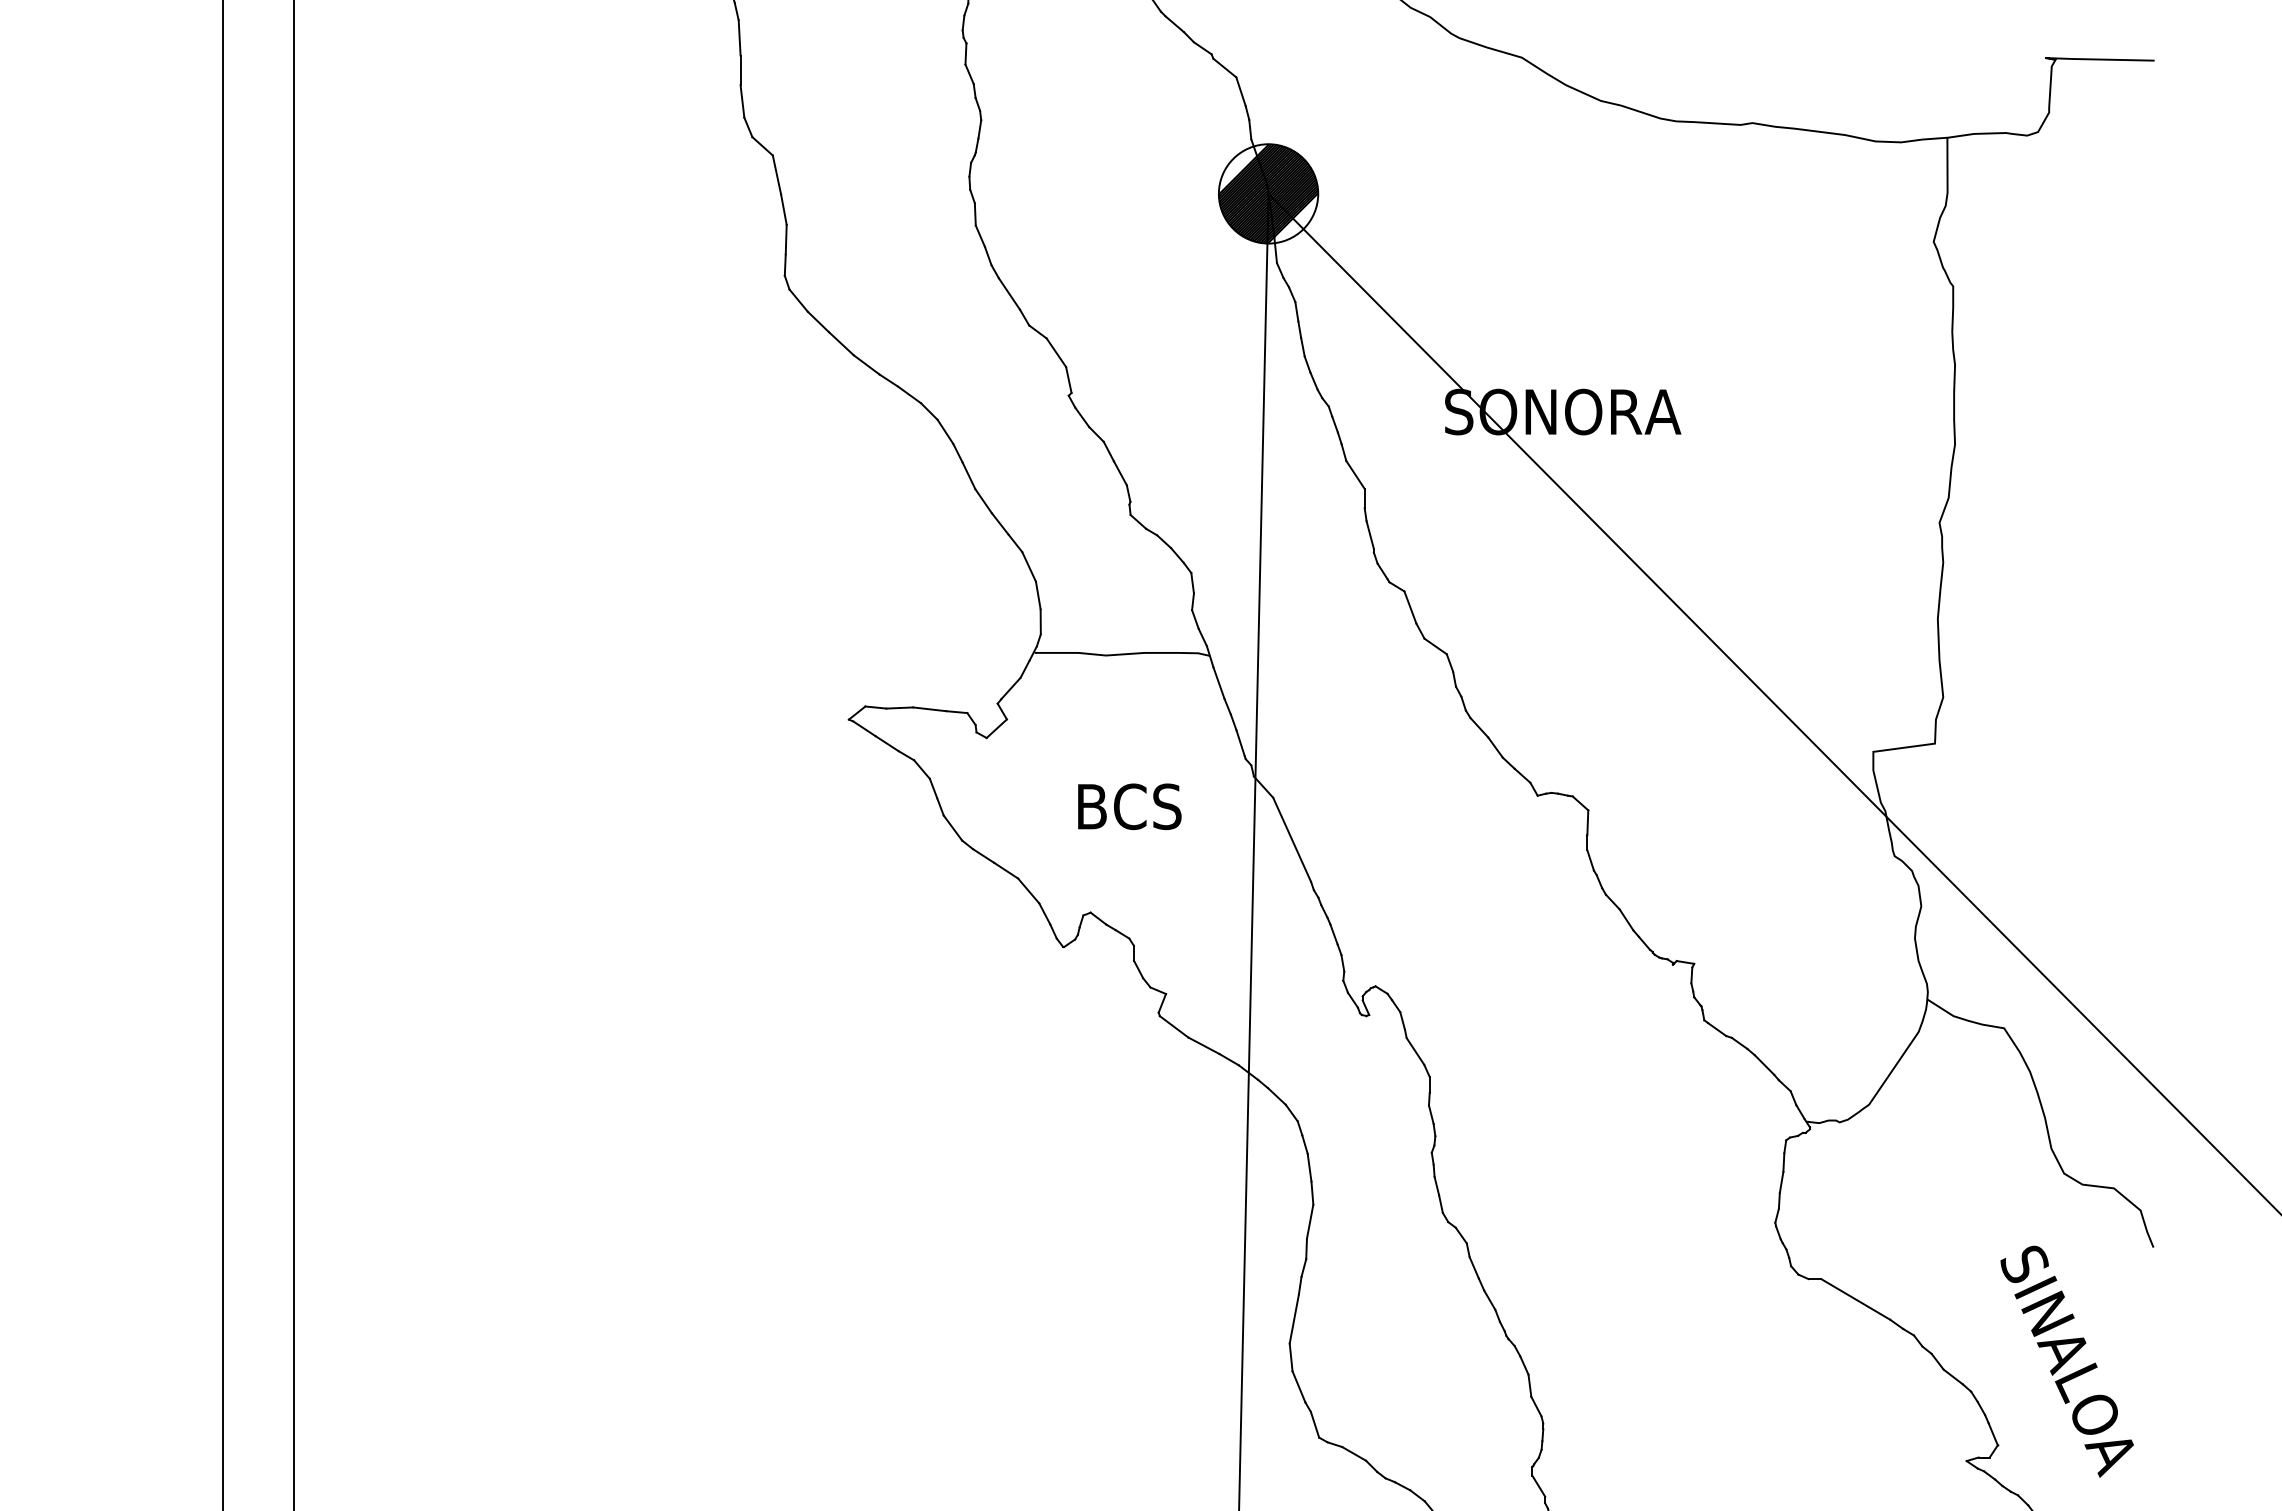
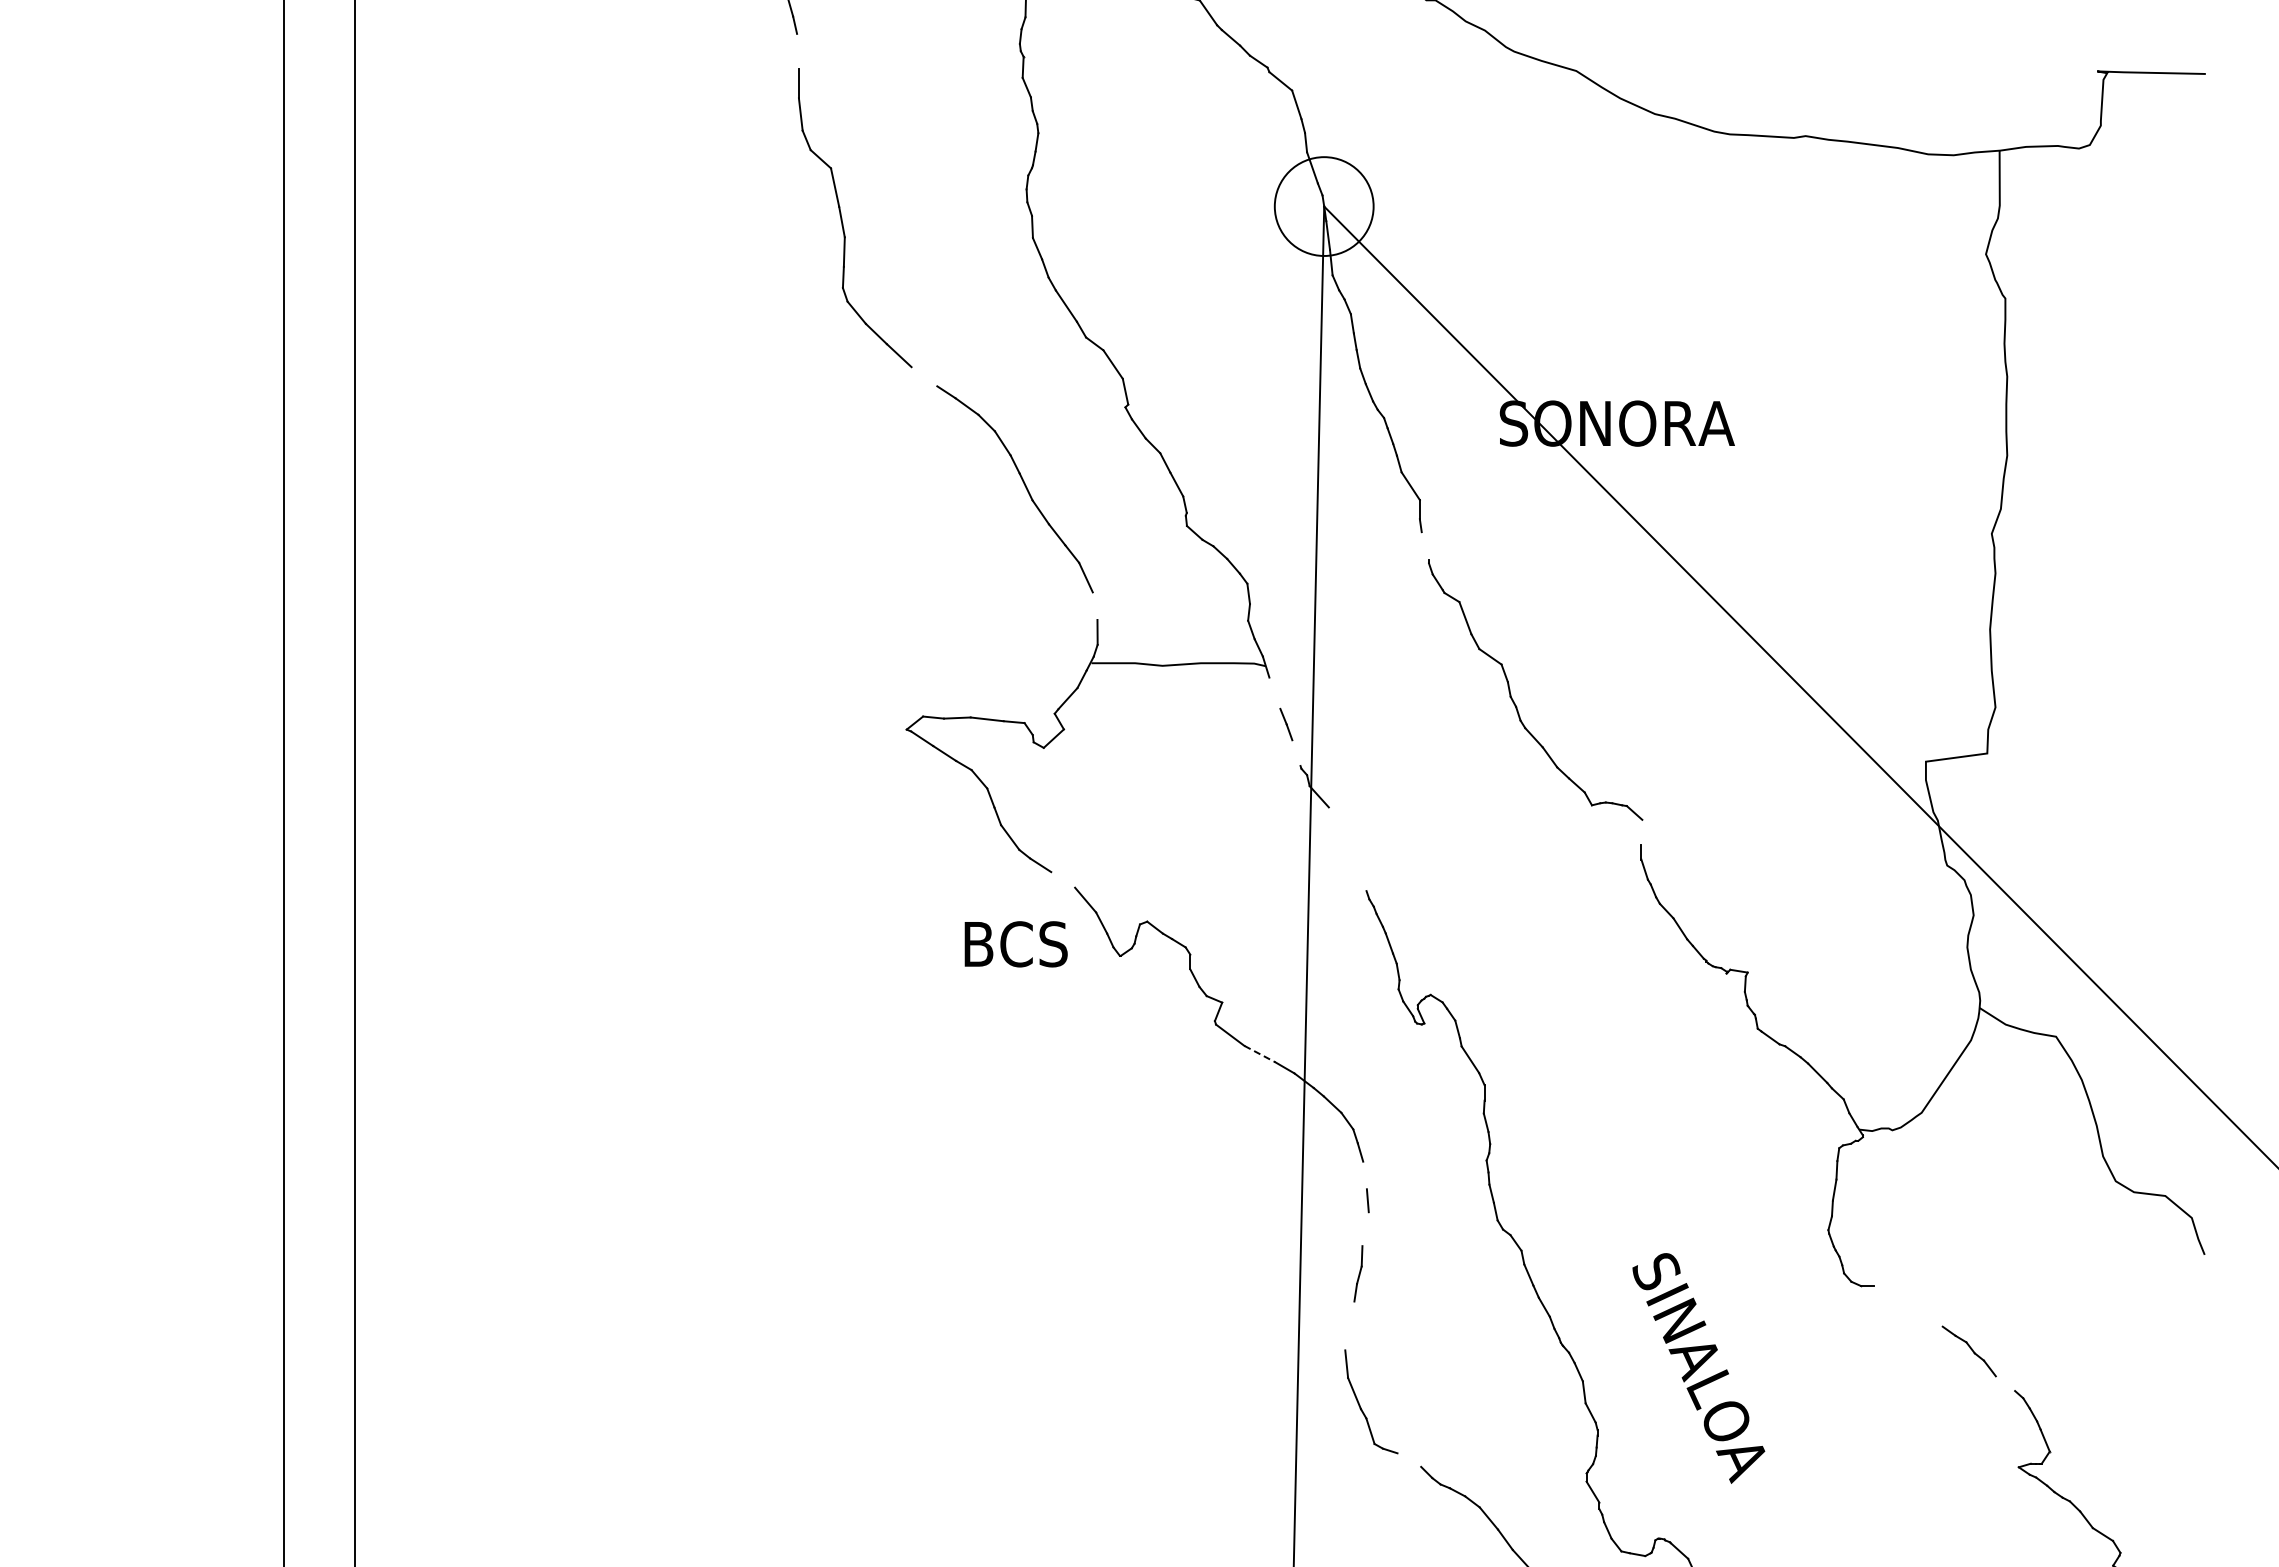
line: (739, 37) -> (797, 50), removed
hatch: (1267, 193) -> (1323, 206), removed
line: (866, 364) -> (924, 376), removed
line: (1370, 534) -> (1425, 545), removed
line: (1037, 594) -> (1094, 605), removed
line: (1218, 682) -> (1274, 692), removed
line: (1240, 742) -> (1296, 752), removed
text: (1129, 806) -> (1015, 944), moved
line: (1587, 822) -> (1641, 831), removed
line: (1291, 840) -> (1347, 849), removed
line: (1006, 870) -> (1063, 879), removed
line: (1203, 1046) -> (1259, 1054), solid -> dashed
line: (1309, 1167) -> (1364, 1175), removed
line: (1310, 1222) -> (1365, 1229), removed
line: (1855, 1299) -> (1908, 1306), removed
line: (1293, 1318) -> (1349, 1325), removed
text: (2066, 1361) -> (1698, 1368), moved
line: (1953, 1376) -> (2005, 1383), removed
line: (1354, 1453) -> (1409, 1459), removed

